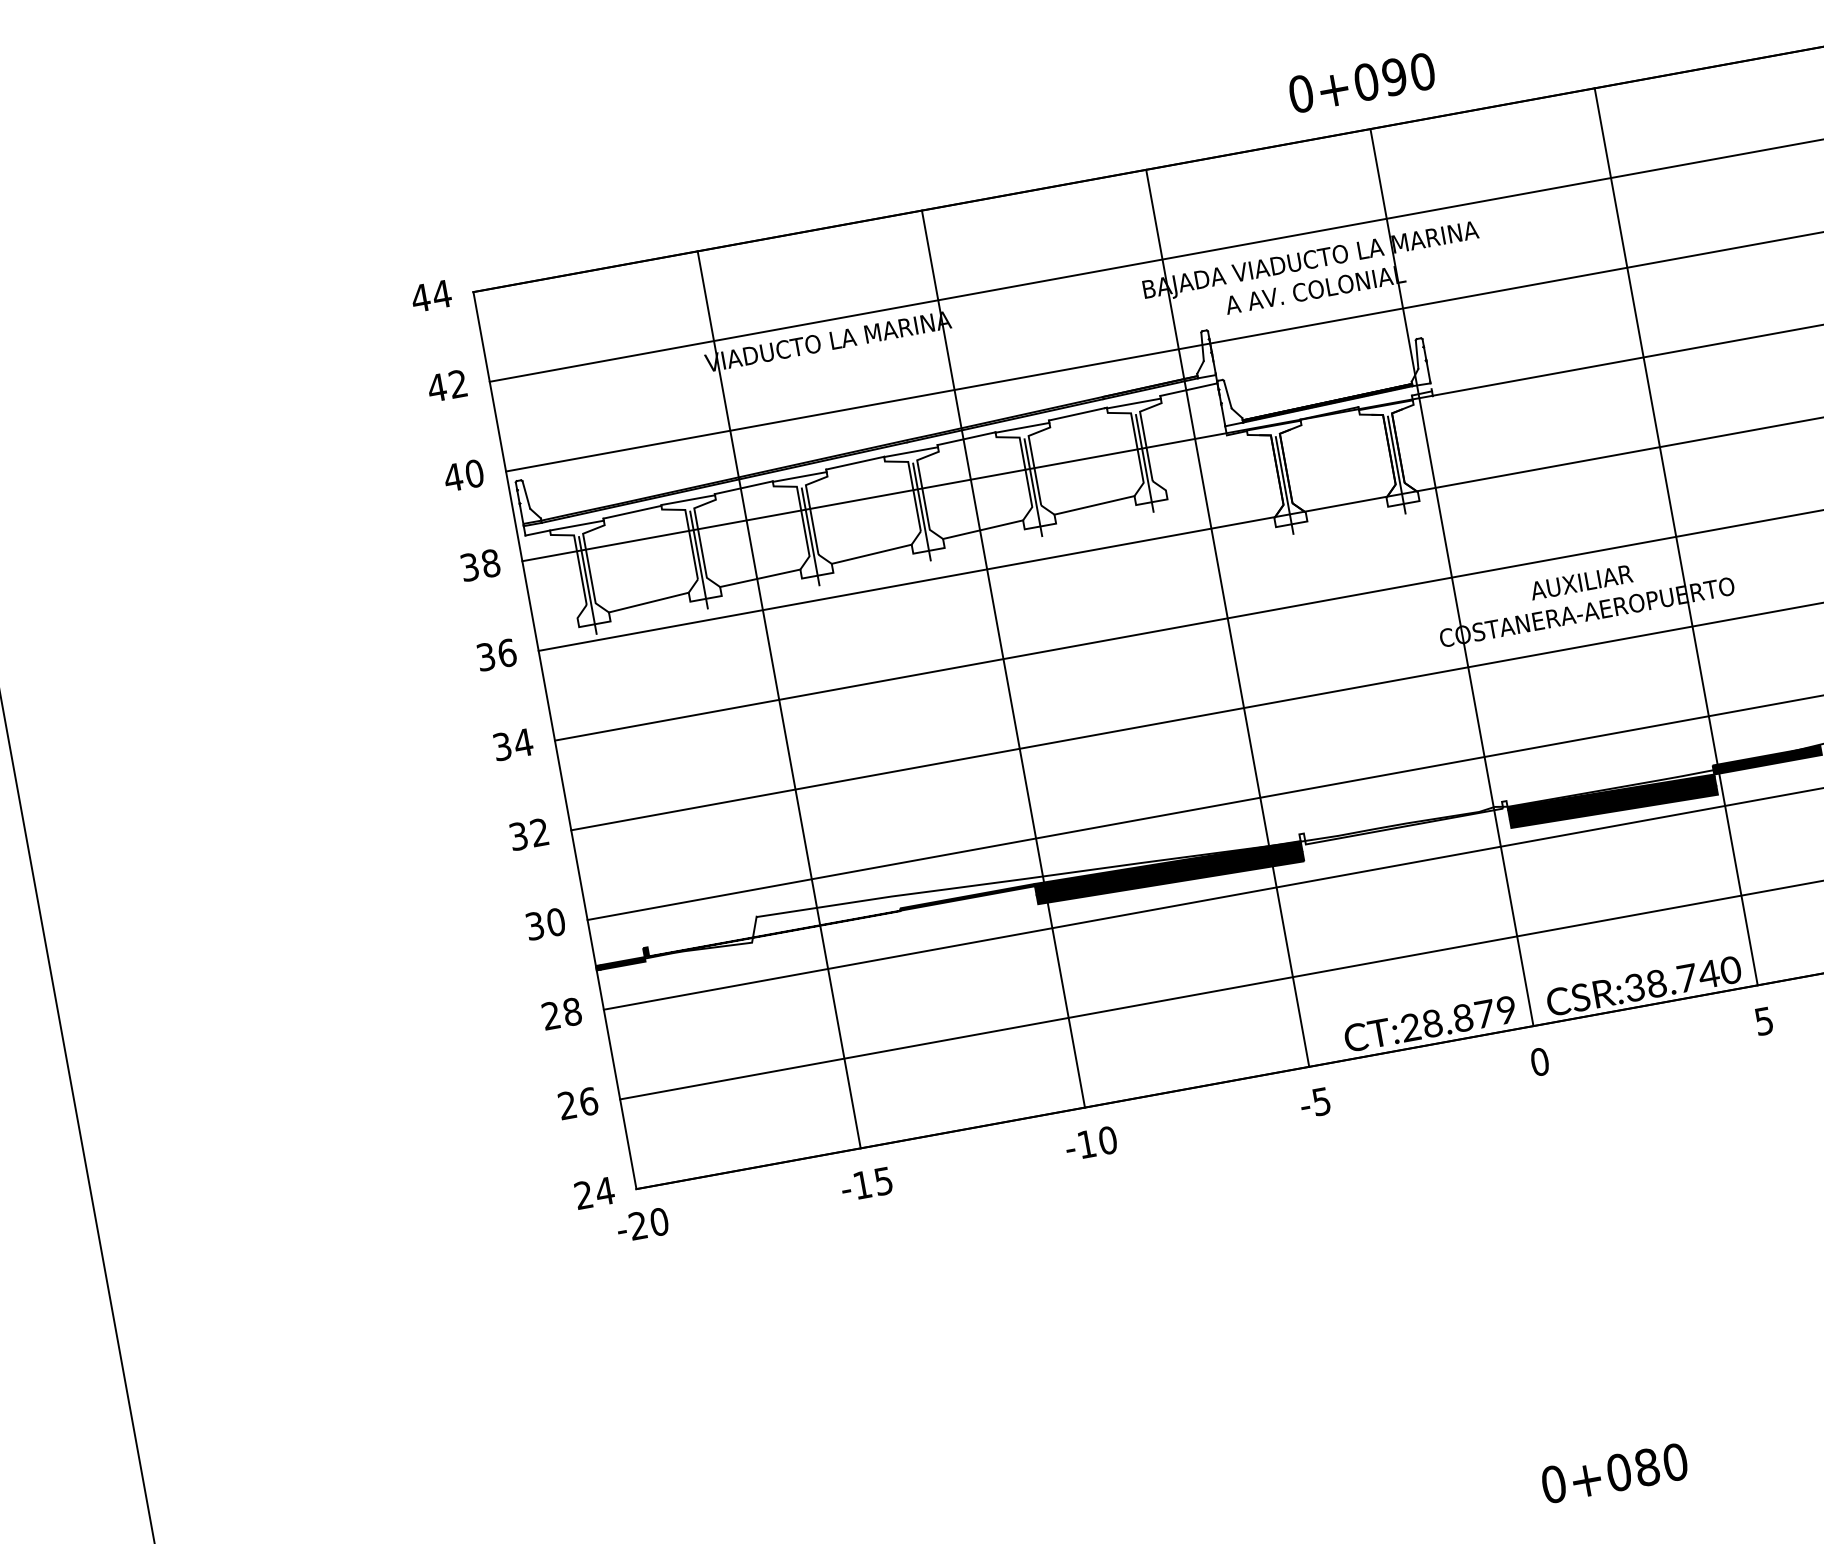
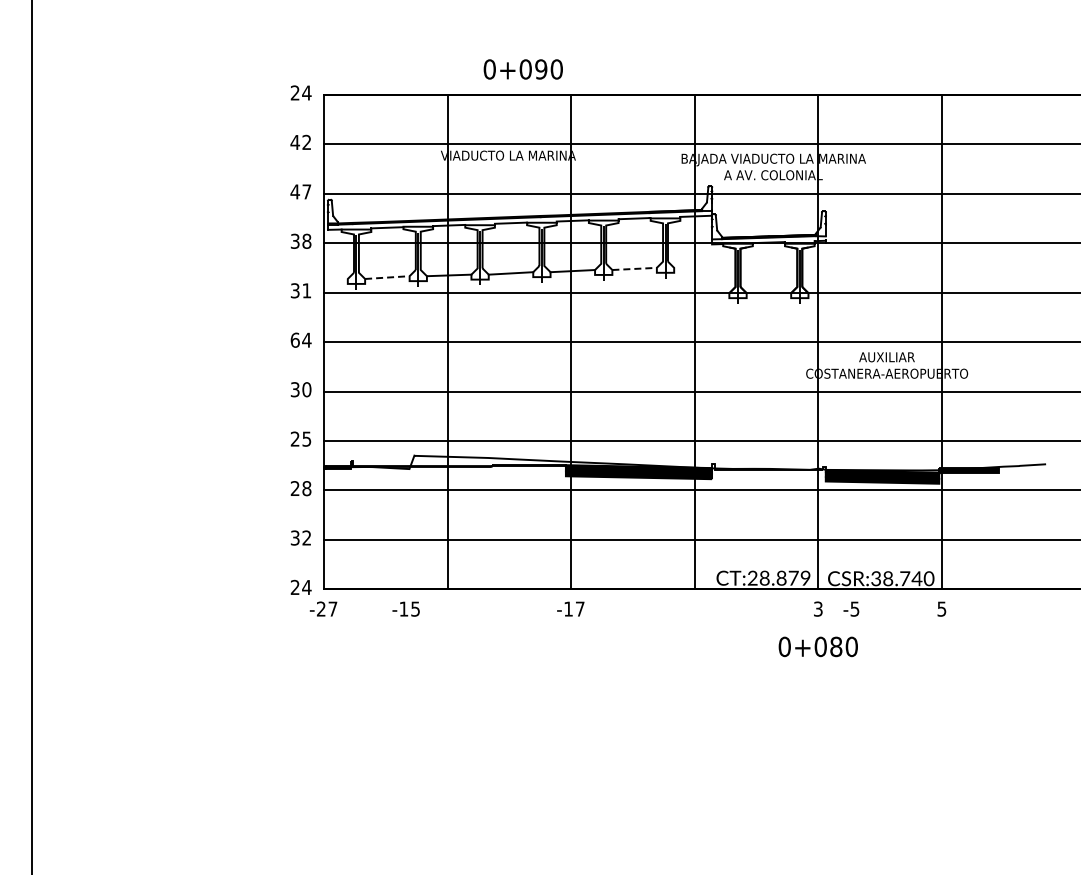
text: (1360, 83) -> (522, 69), moved
text: (421, 297) -> (295, 92), 44 -> 24
text: (473, 473) -> (306, 191), 40 -> 47
line: (1095, 504) -> (635, 268), solid -> dashed
line: (649, 602) -> (387, 277), solid -> dashed
text: (506, 652) -> (306, 290), 36 -> 31
text: (500, 745) -> (294, 339), 34 -> 64
text: (539, 832) -> (306, 389), 32 -> 30
text: (546, 922) -> (301, 438), 30 -> 25
text: (1538, 1061) -> (817, 608), 0 -> 3
text: (1315, 1101) -> (851, 608), moved
text: (578, 1102) -> (301, 537), 26 -> 32
text: (1106, 1139) -> (579, 608), -10 -> -17
text: (865, 1183) -> (405, 608), moved
text: (658, 1220) -> (332, 608), -20 -> -27
text: (1613, 1472) -> (817, 646), moved

